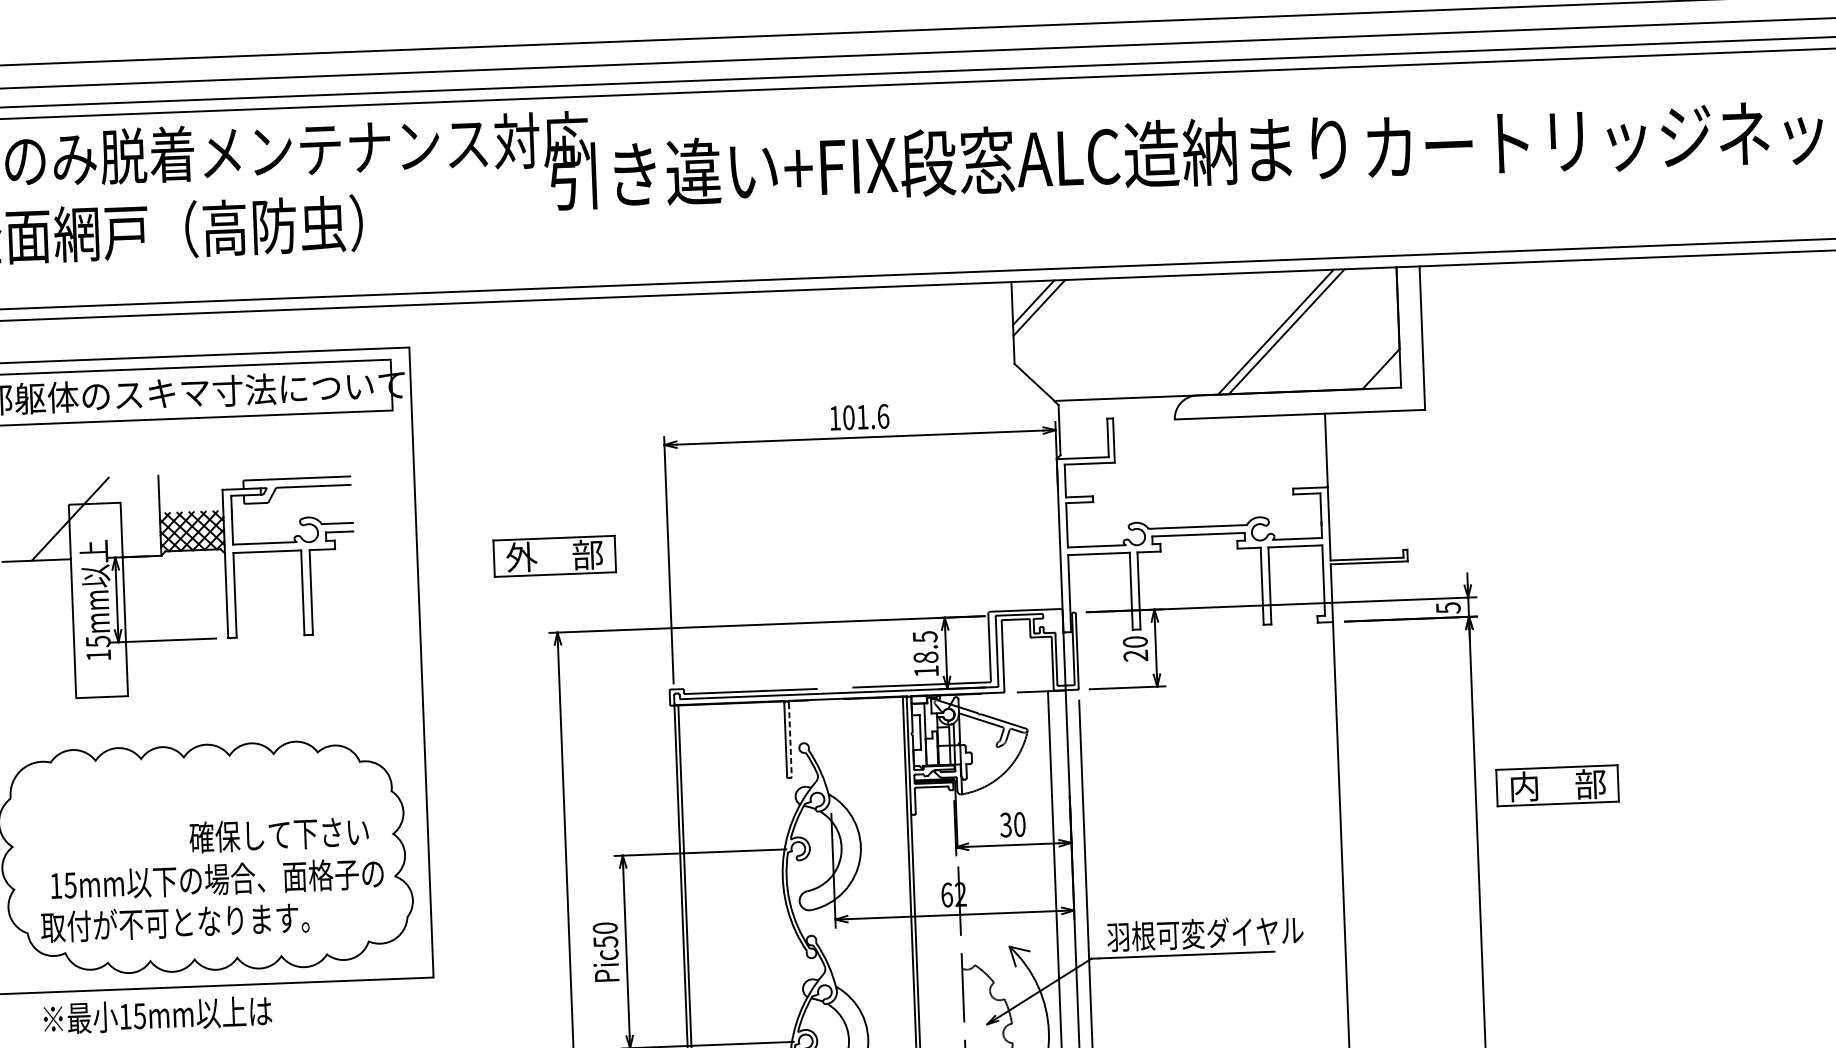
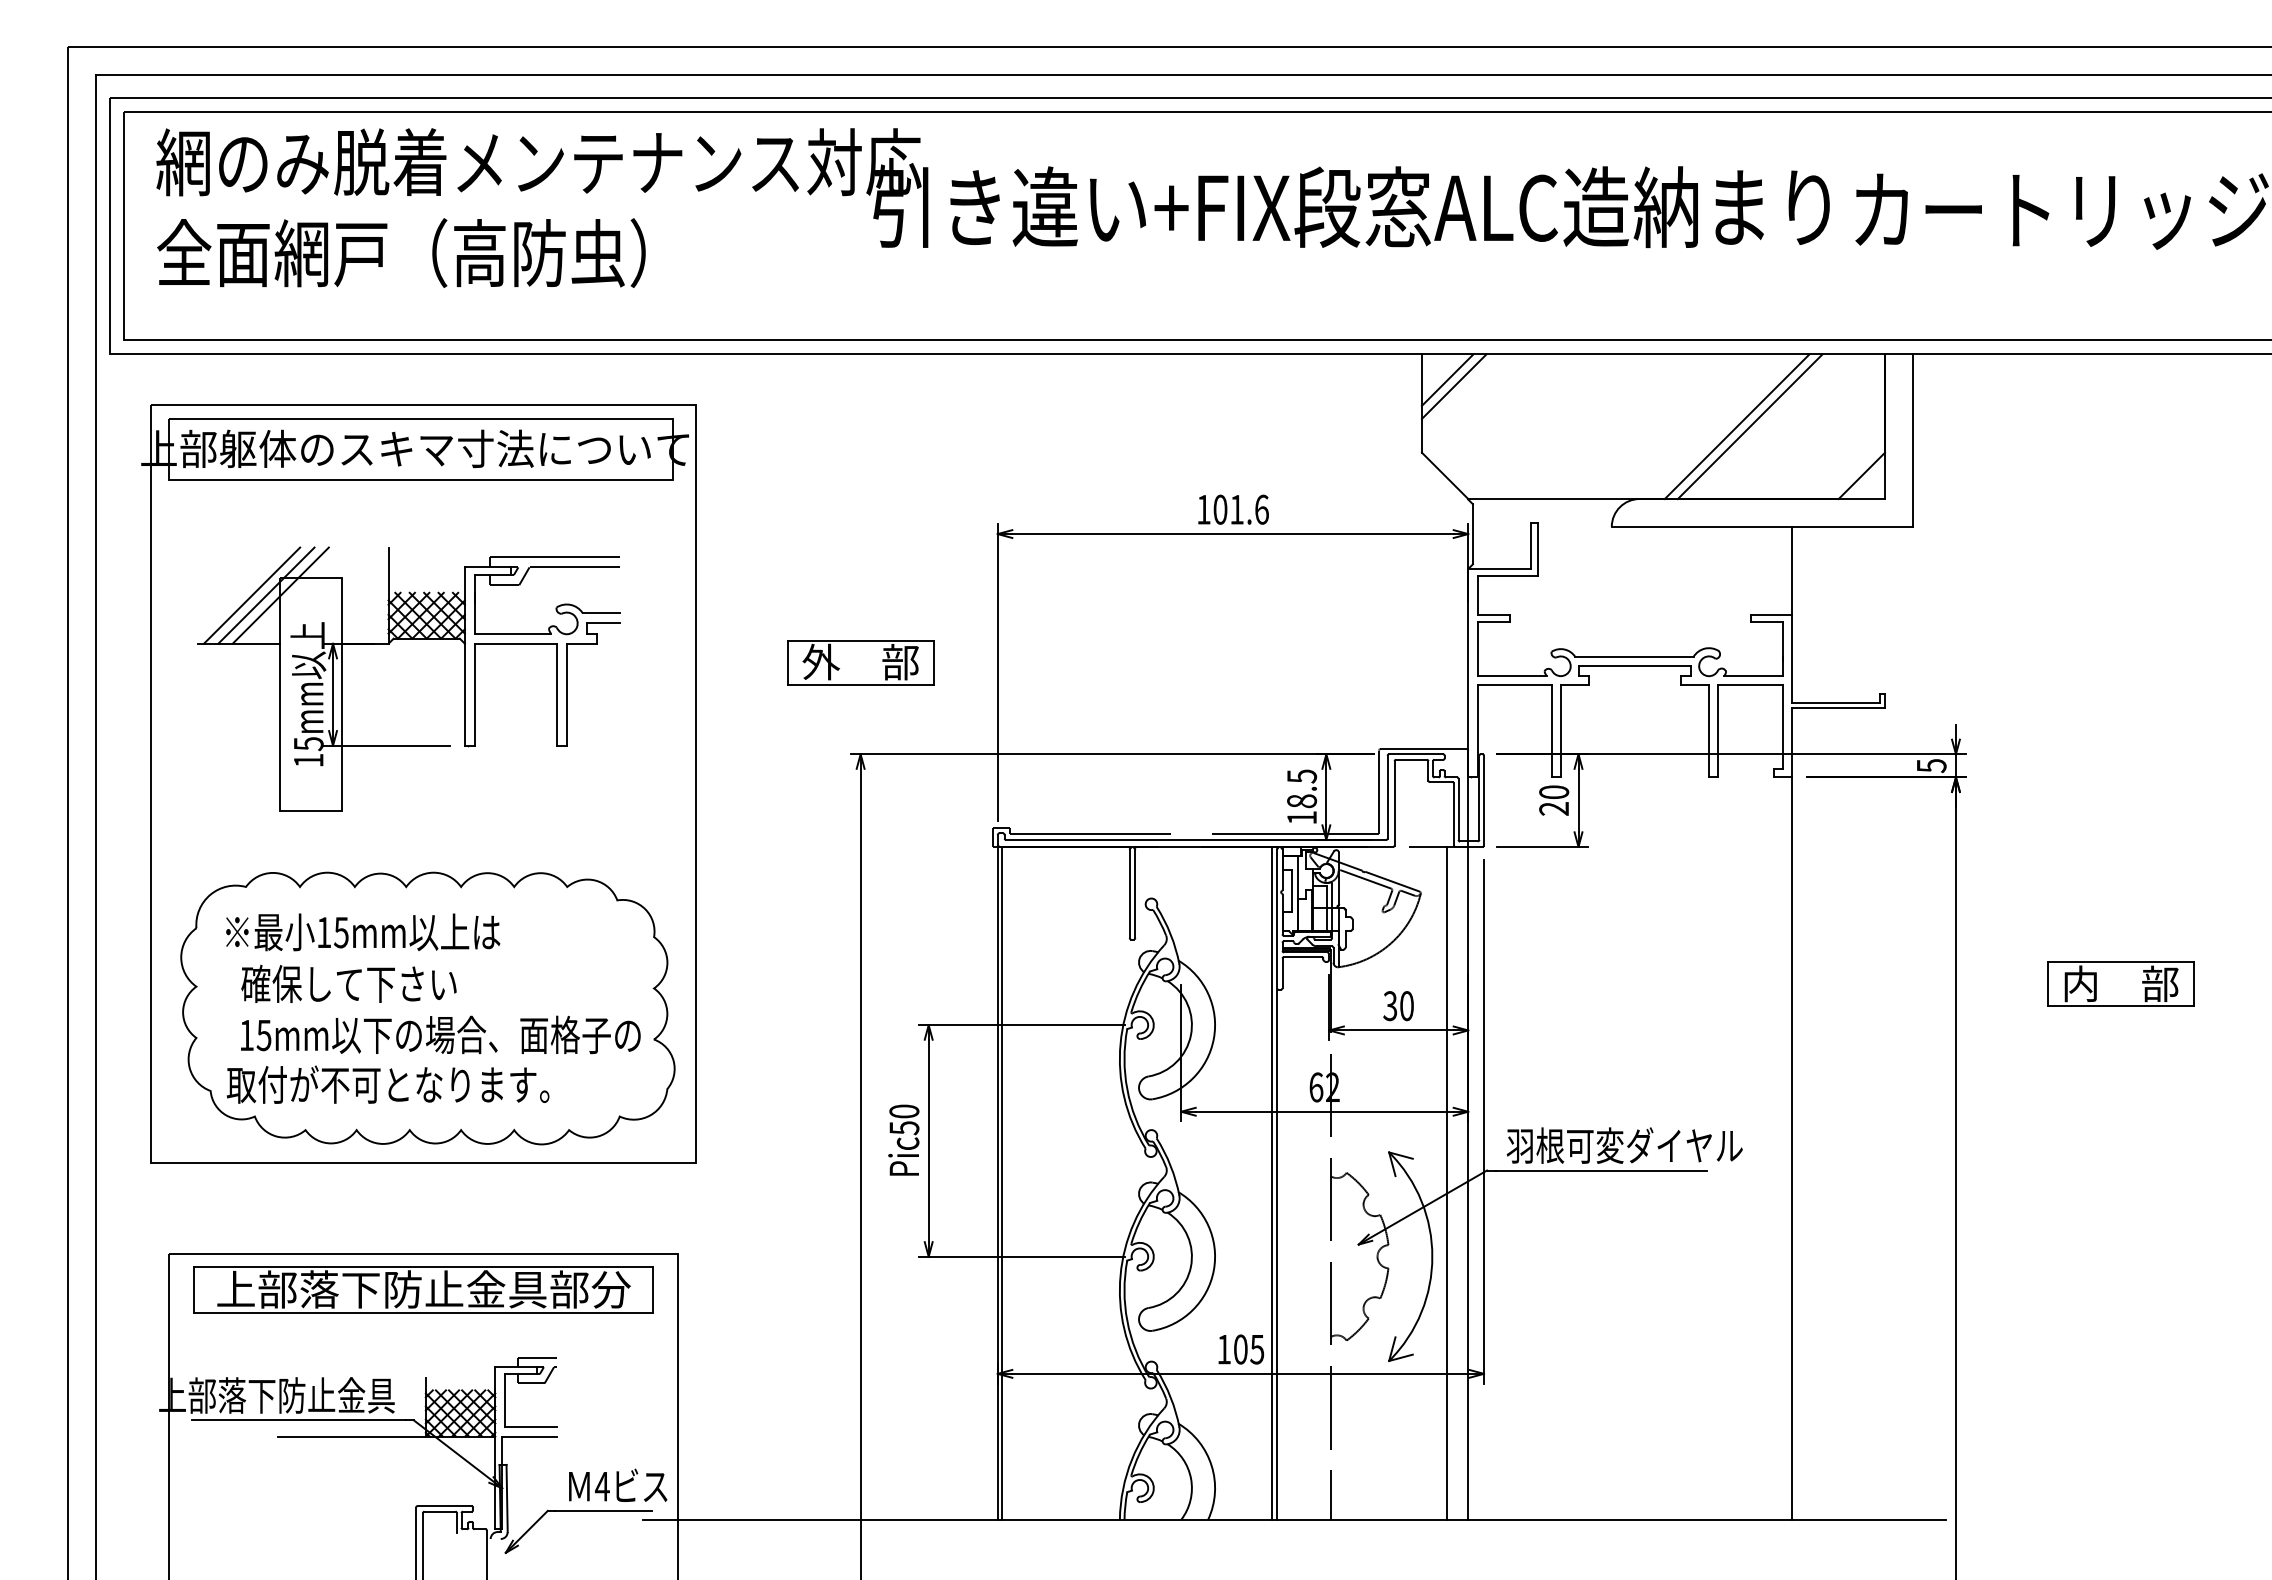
line: (58, 519) -> (266, 595), added
line: (45, 520) -> (251, 595), added
line: (790, 740) -> (1135, 894), dashed -> solid
part: (1557, 785) -> (2120, 983), moved
text: (278, 834) -> (348, 983), moved
text: (158, 1015) -> (363, 932), moved

